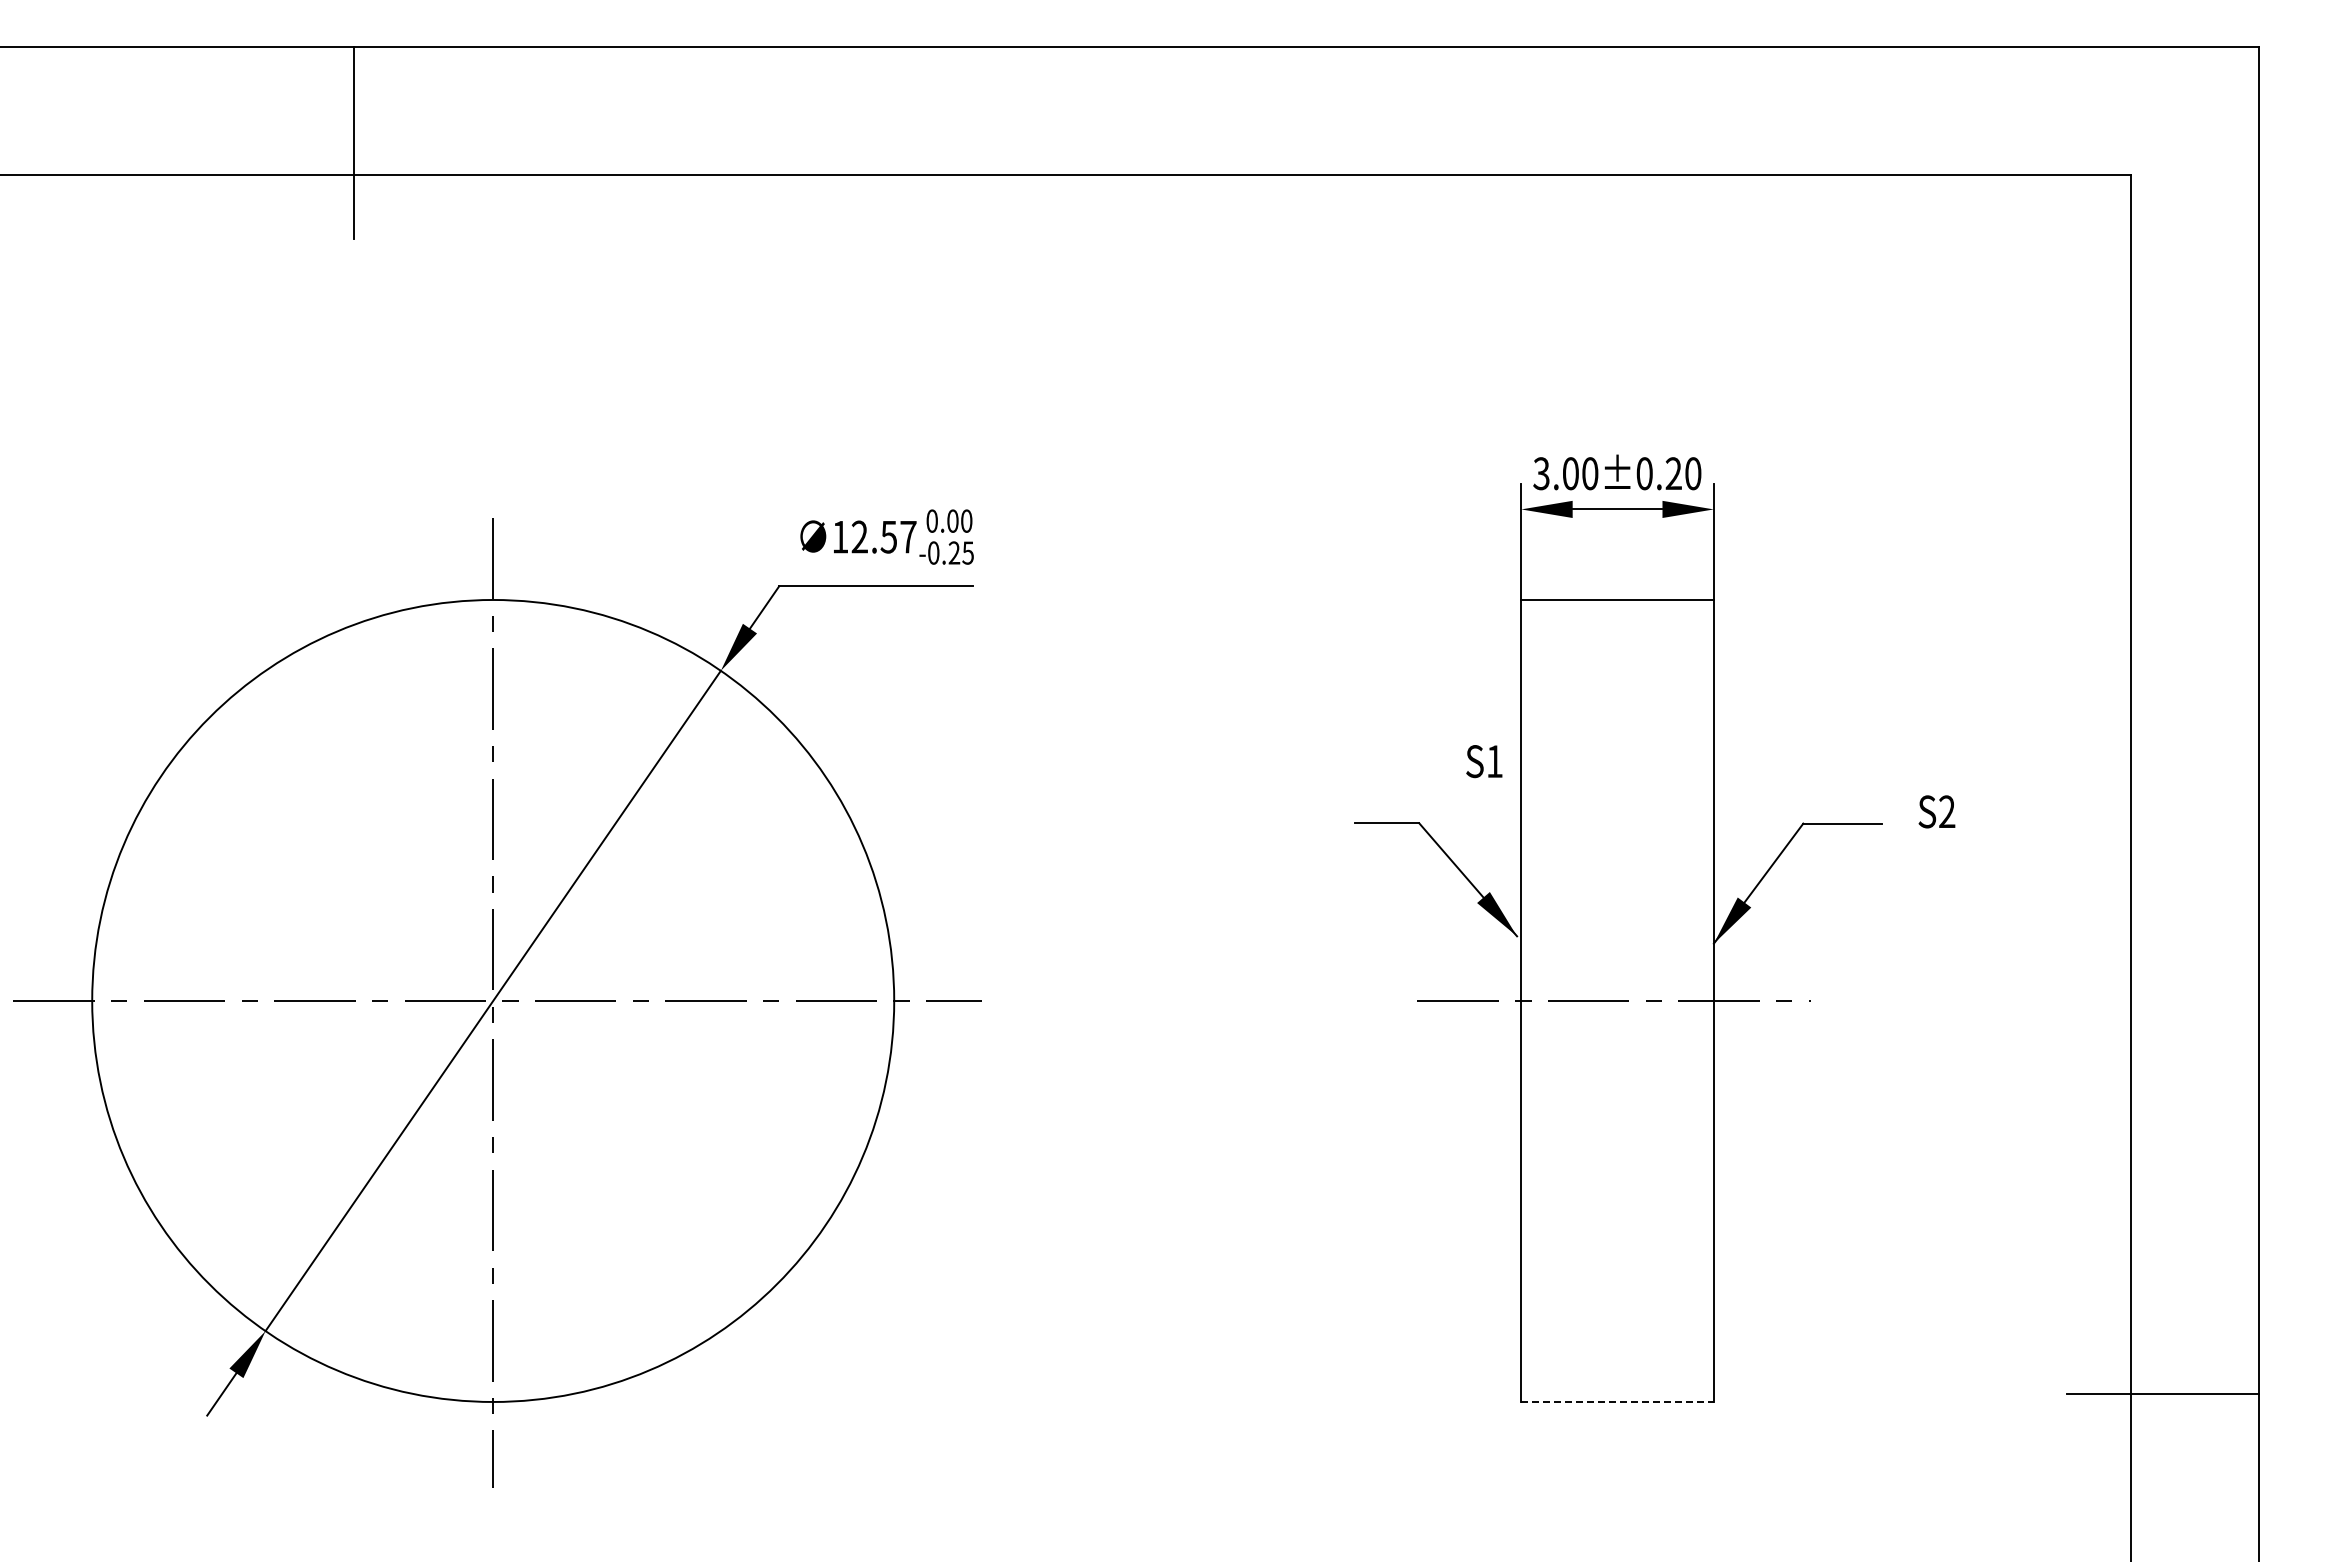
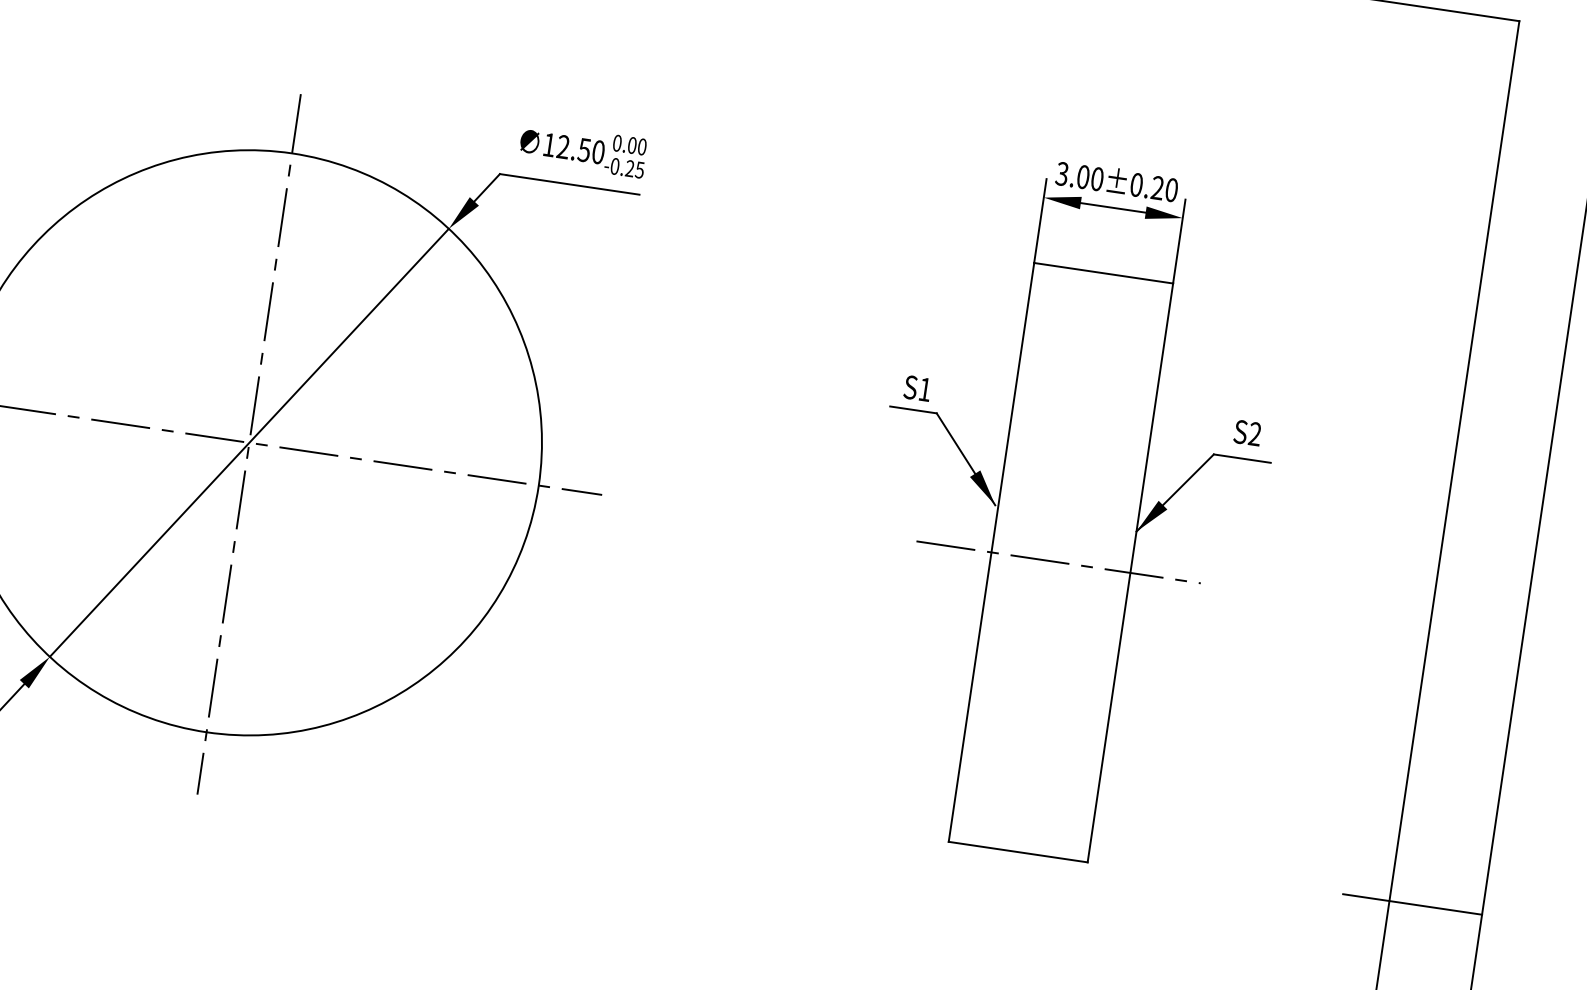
text: (908, 536) -> (598, 151), 12.57 -> 12.50
text: (1484, 761) -> (917, 388), moved
text: (1936, 811) -> (1247, 432), moved
line: (1618, 1401) -> (1018, 851), dashed -> solid

